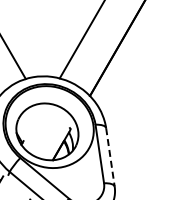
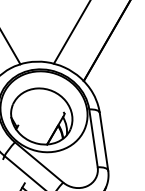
line: (110, 157) -> (104, 141), dashed -> solid

